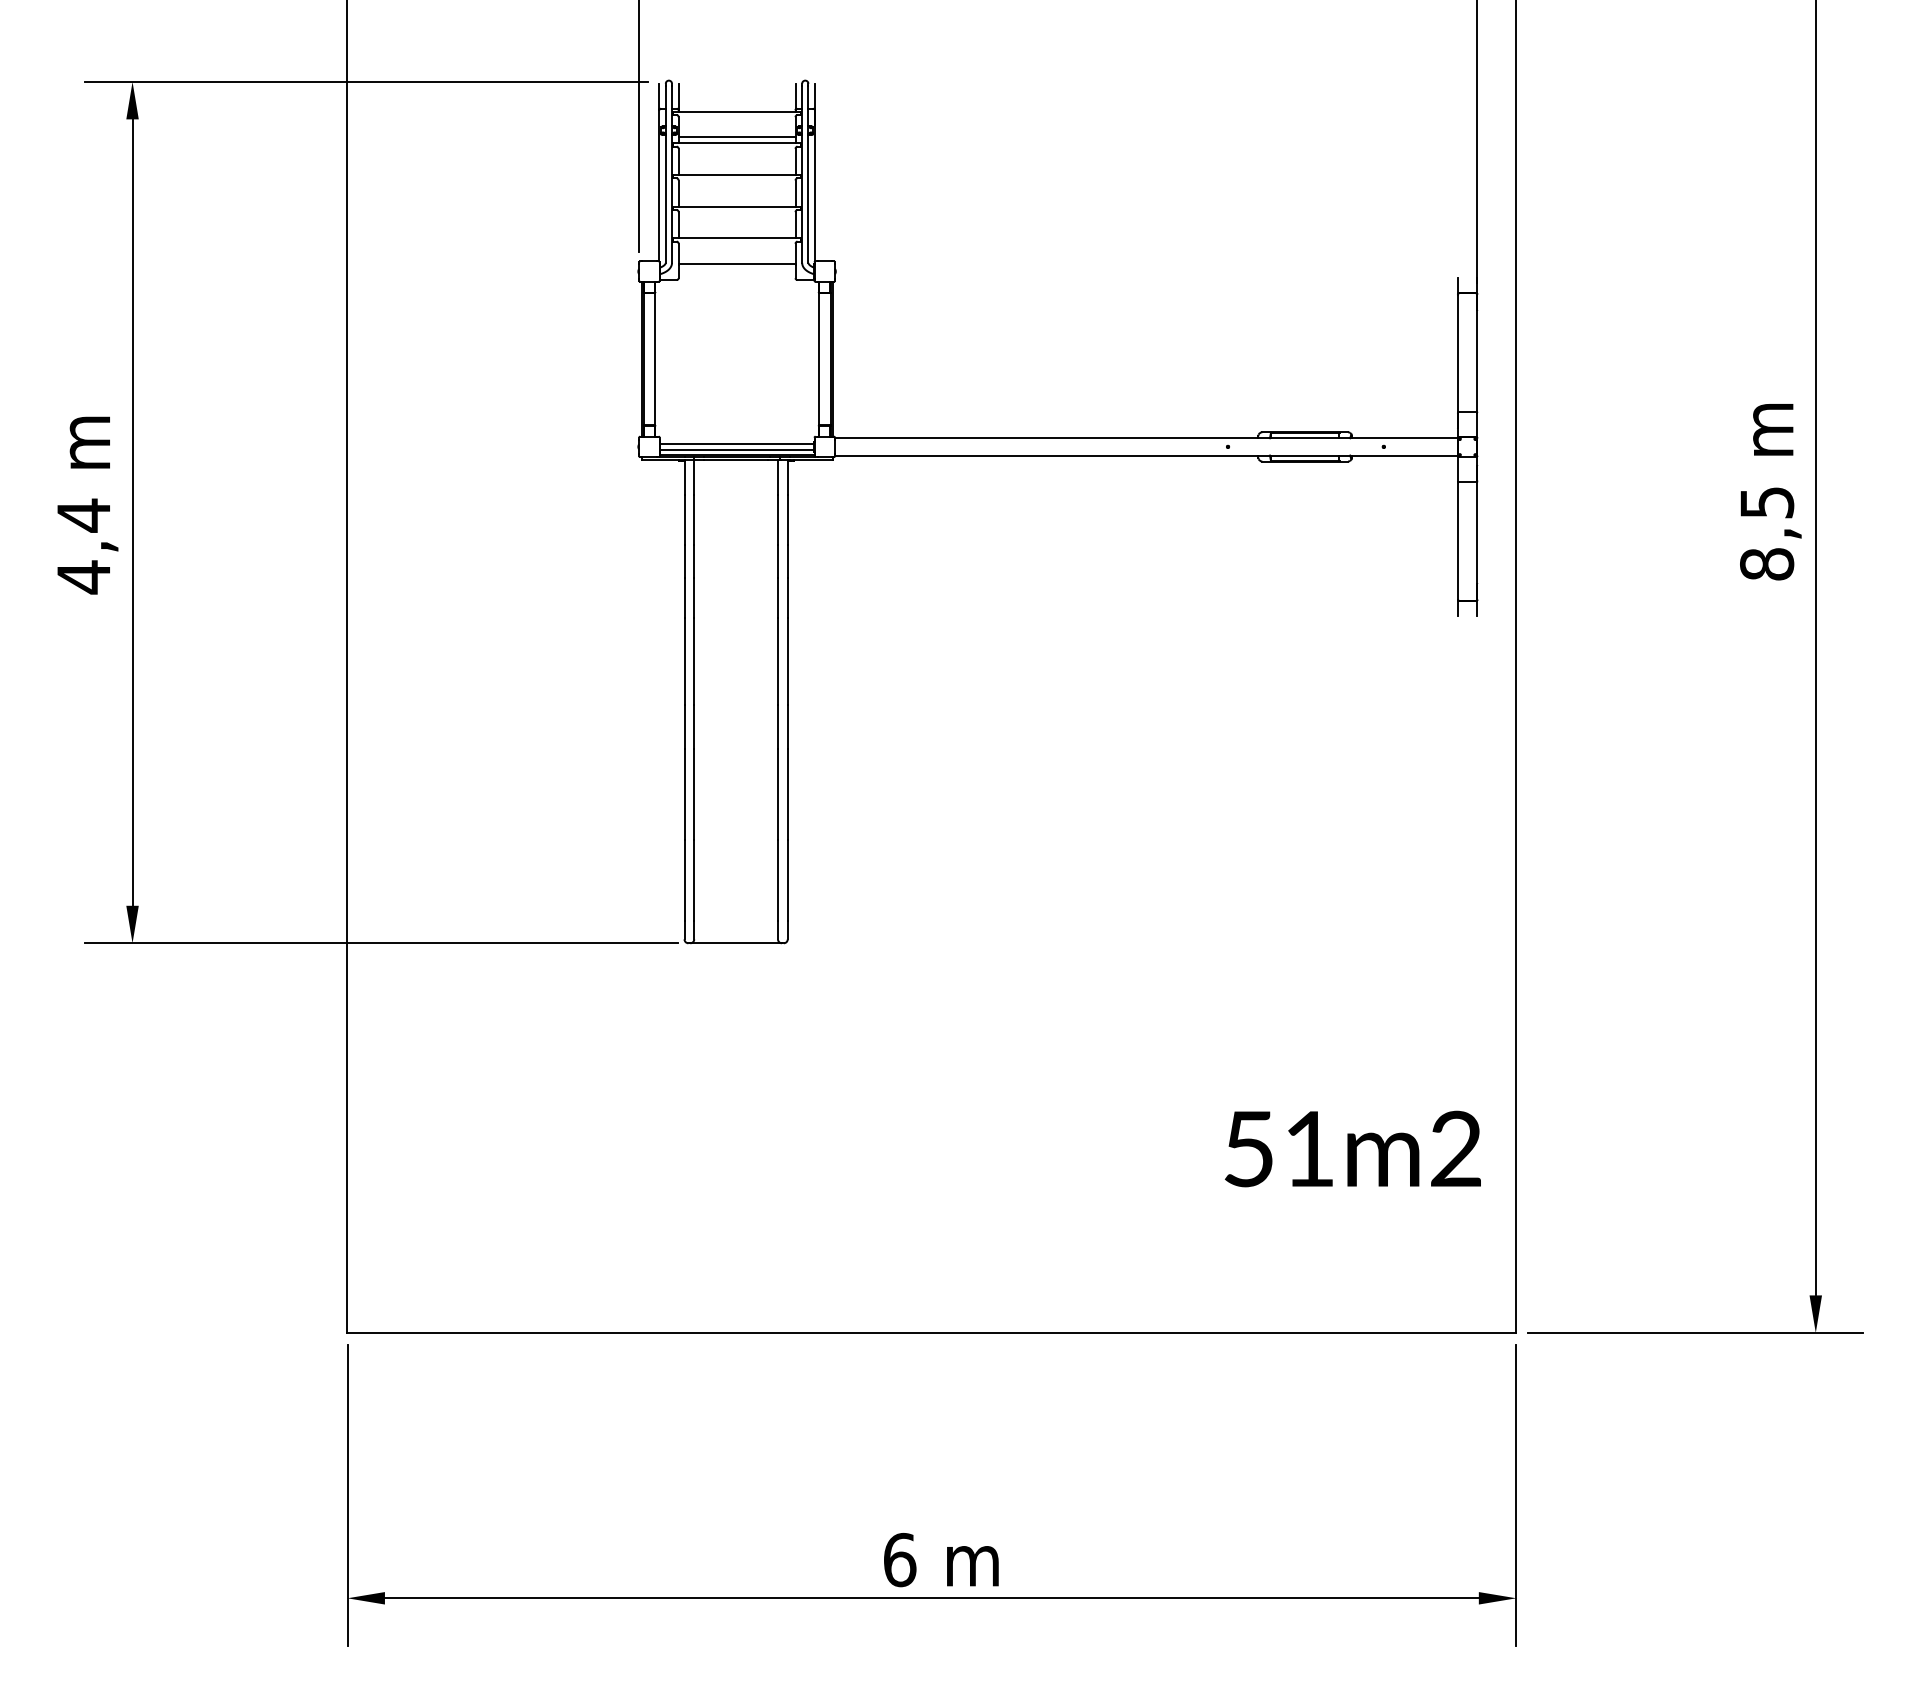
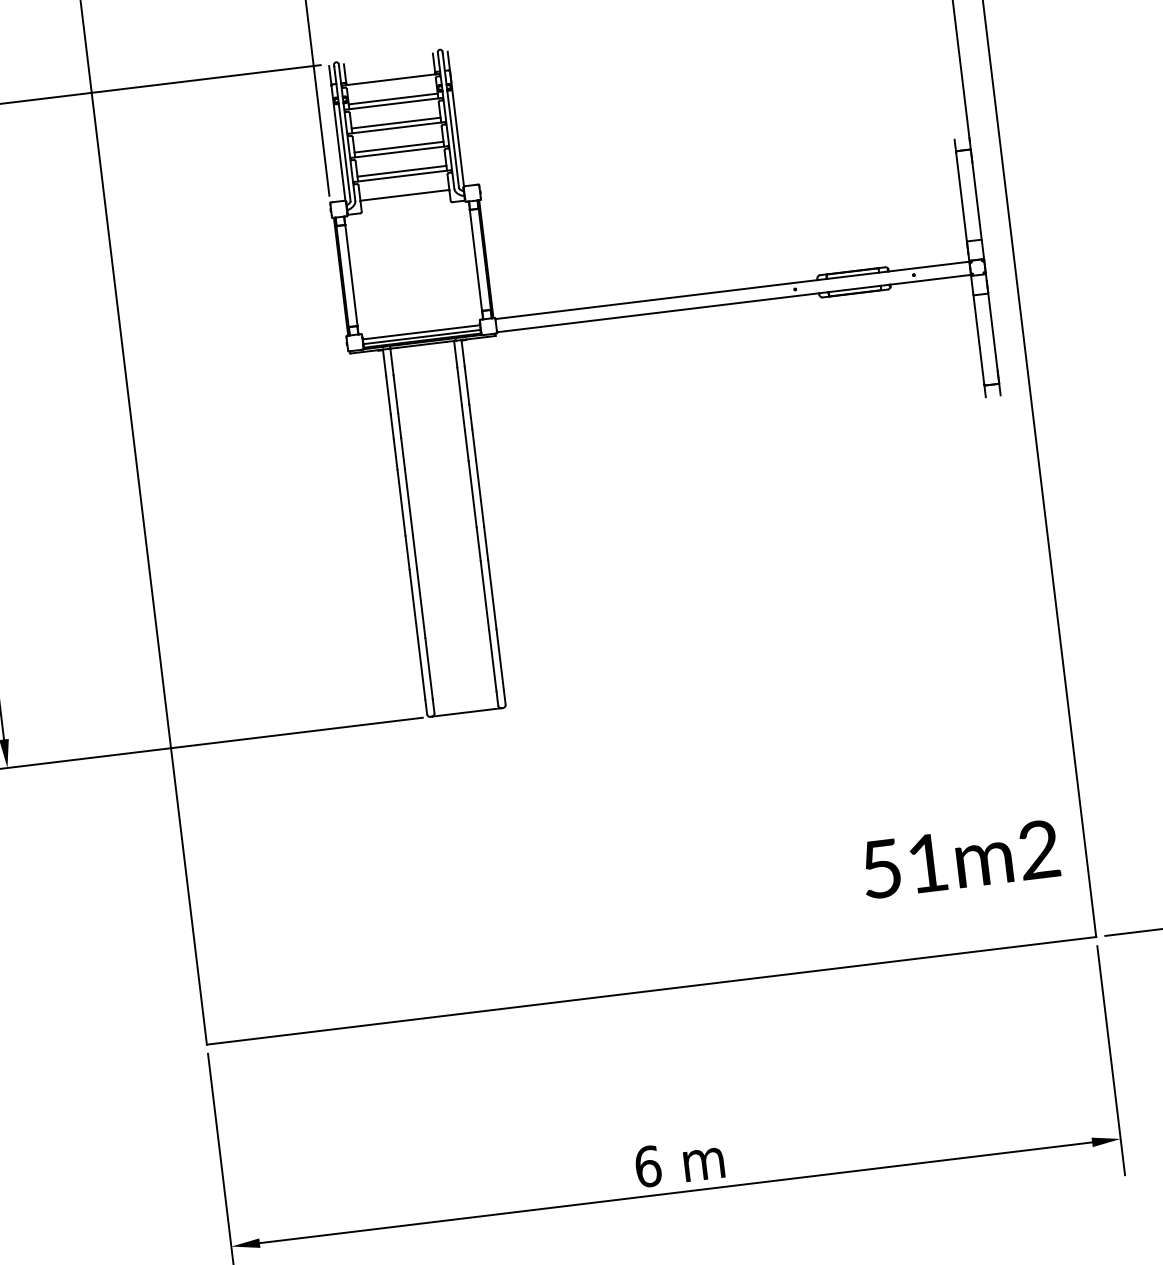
line: (736, 168) -> (395, 122), added
line: (736, 200) -> (398, 147), added
line: (736, 232) -> (401, 171), added
text: (1352, 1148) -> (960, 859), moved

